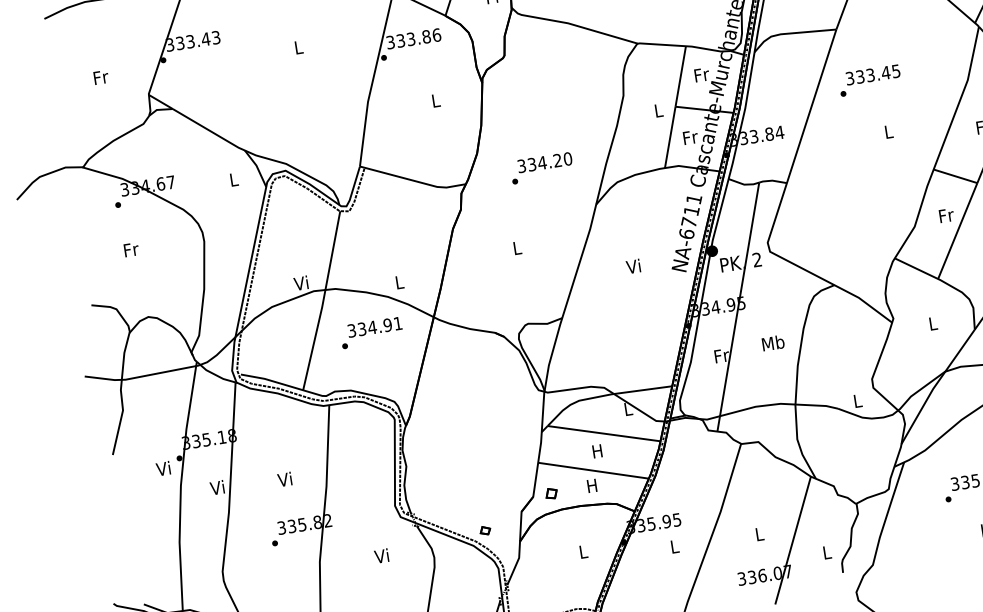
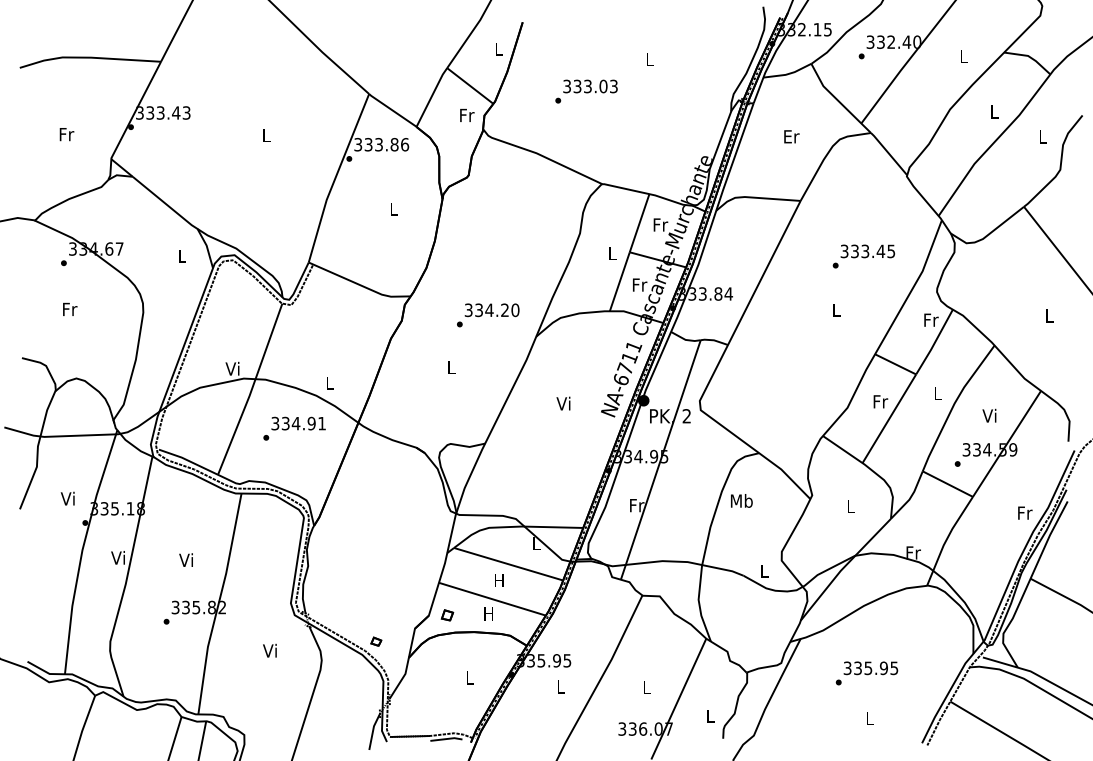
text: (869, 80) -> (863, 256), moved
text: (542, 168) -> (488, 315), moved
text: (772, 342) -> (741, 500), moved
text: (163, 468) -> (67, 498), moved

